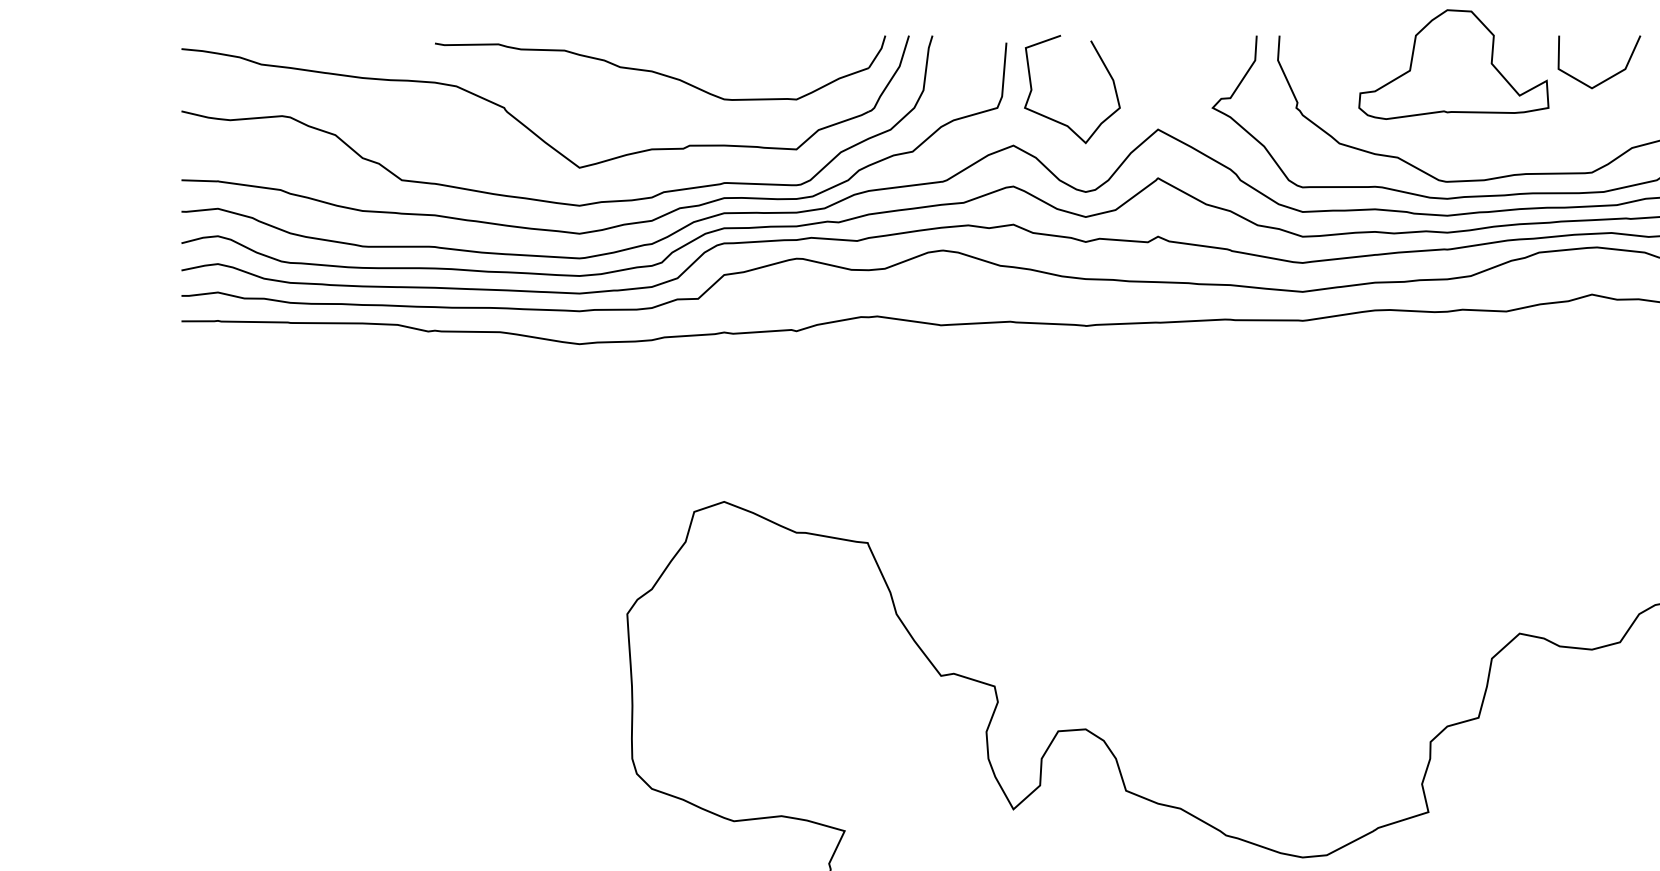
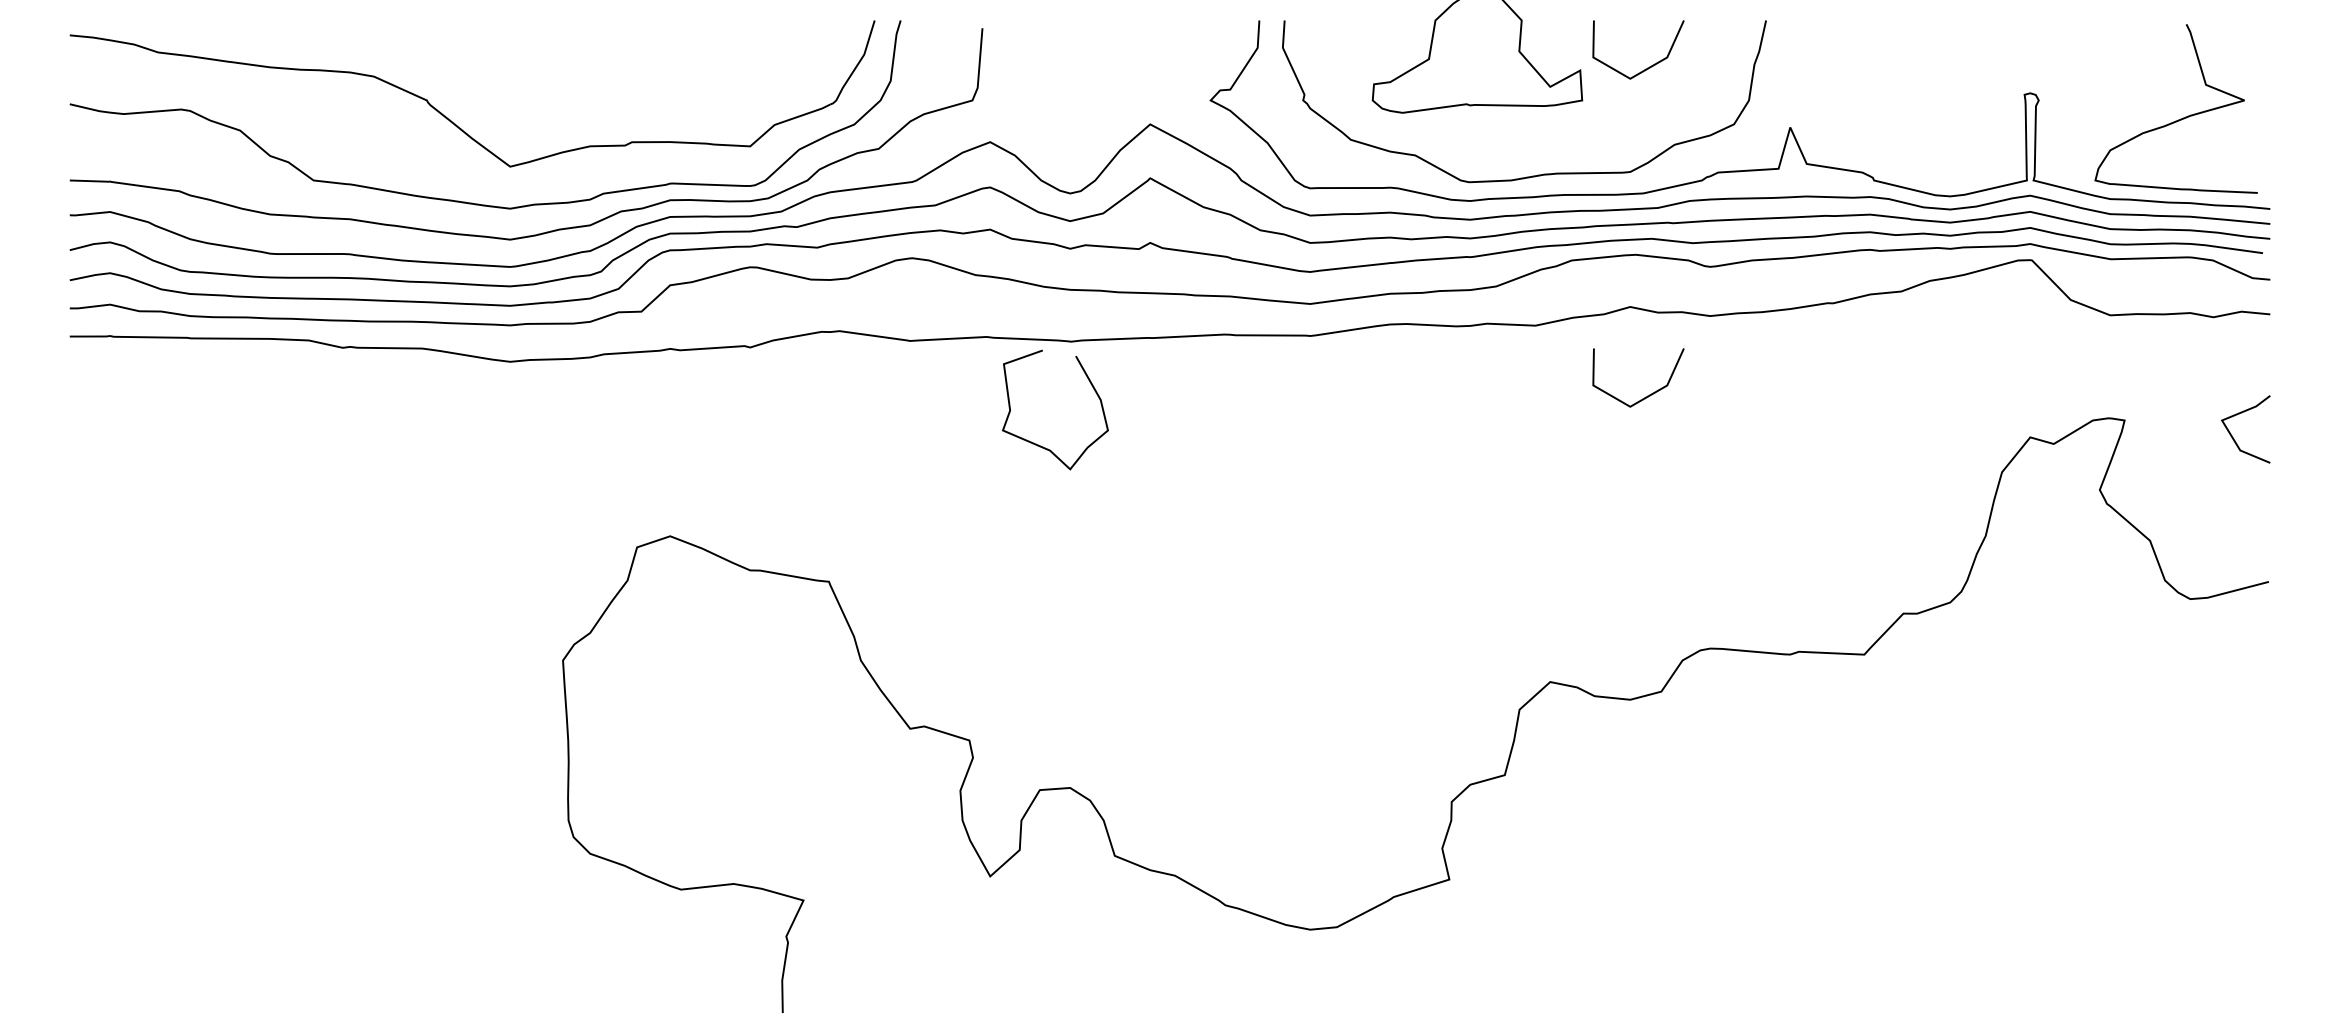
part: (660, 68) -> (599, 56), removed
curve: (1061, 122) -> (1043, 446), moved
line: (1607, 374) -> (1647, 395), added

